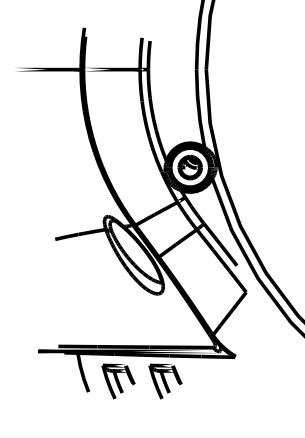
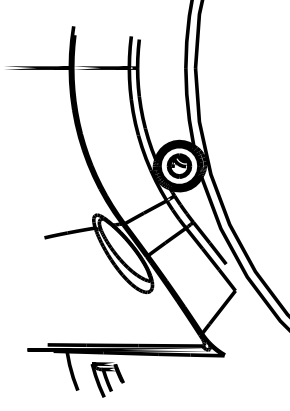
part: (165, 381) -> (154, 379), removed

